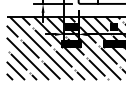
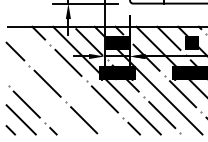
line: (41, 48) -> (65, 80), removed
line: (27, 58) -> (41, 98), removed

